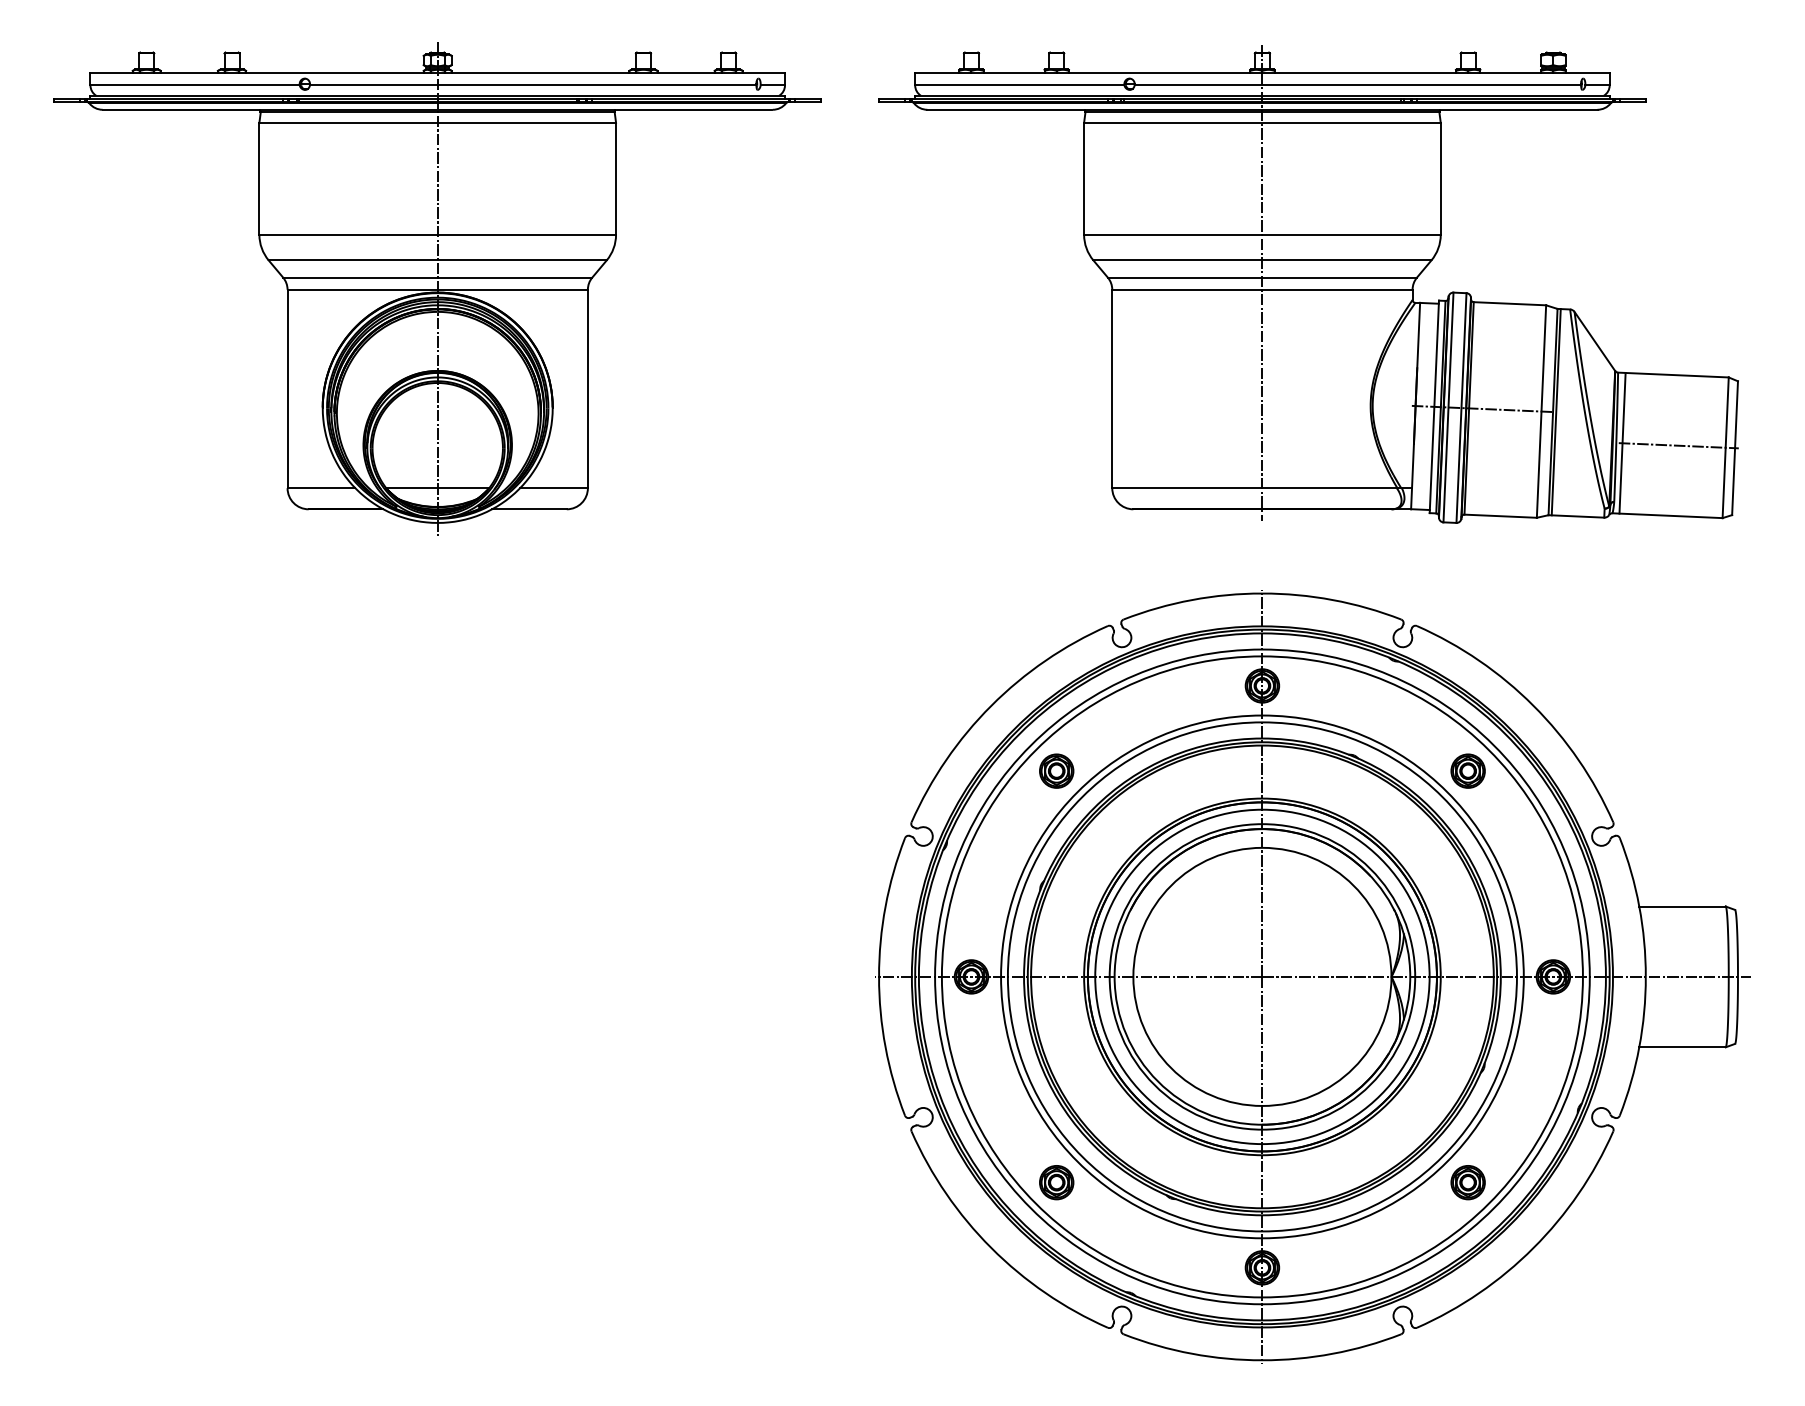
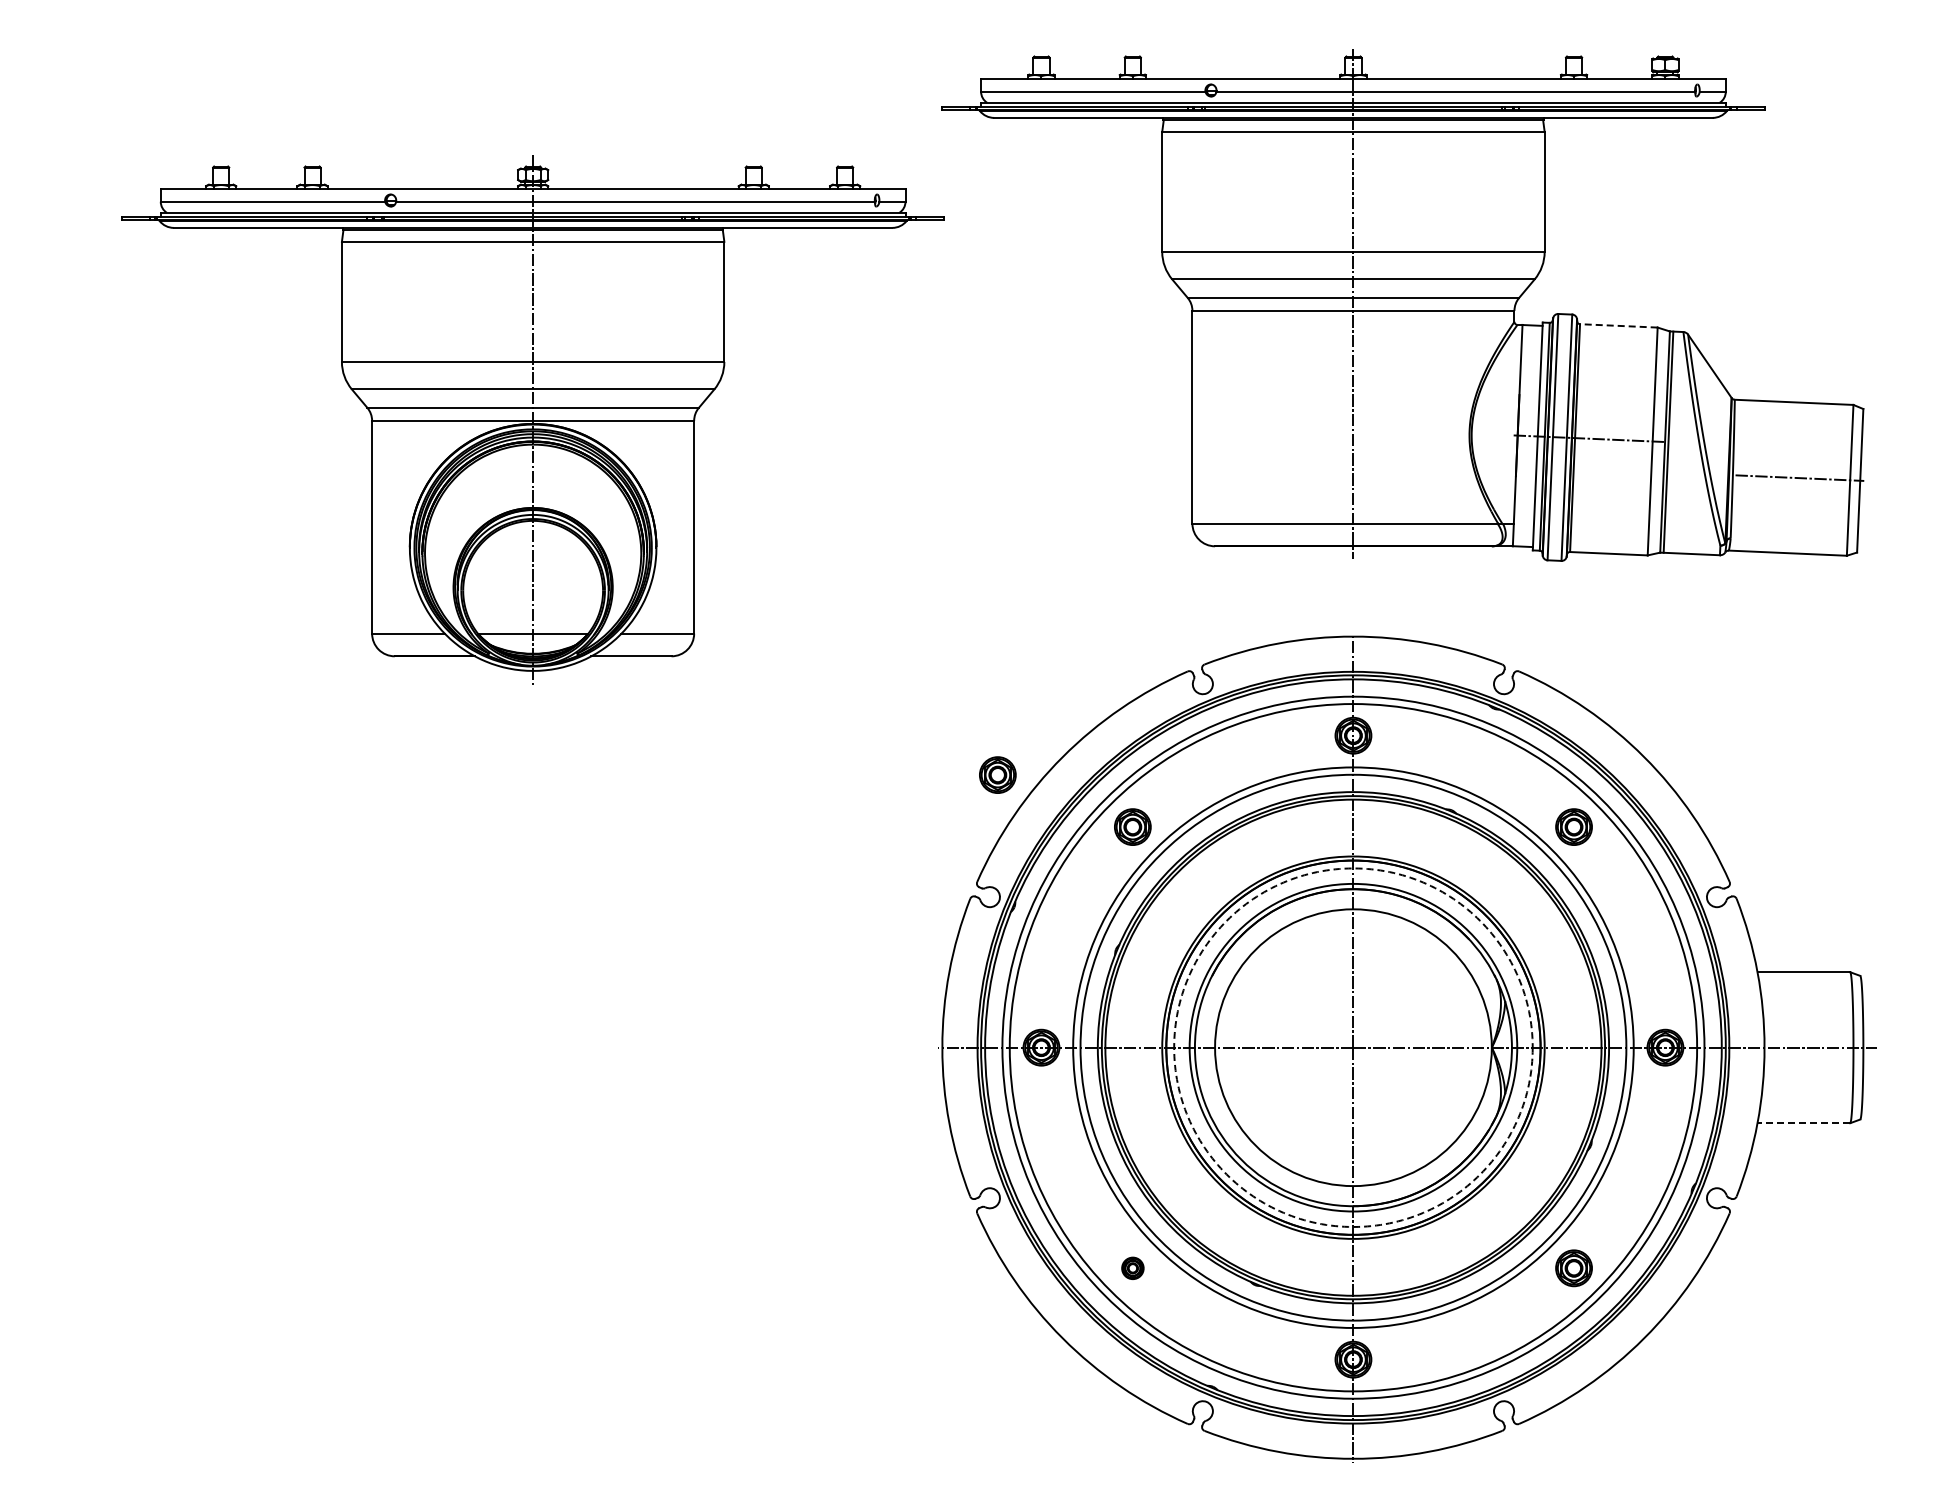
part: (437, 288) -> (532, 419), moved
line: (1509, 303) -> (1618, 325), solid -> dashed
line: (1622, 443) -> (1739, 475), removed
part: (930, 722) -> (997, 774), added
circle: (1262, 976) -> (1353, 1047), solid -> dashed
line: (1682, 1047) -> (1803, 1123), solid -> dashed
part: (1056, 1182) -> (1132, 1268), size x0.6

